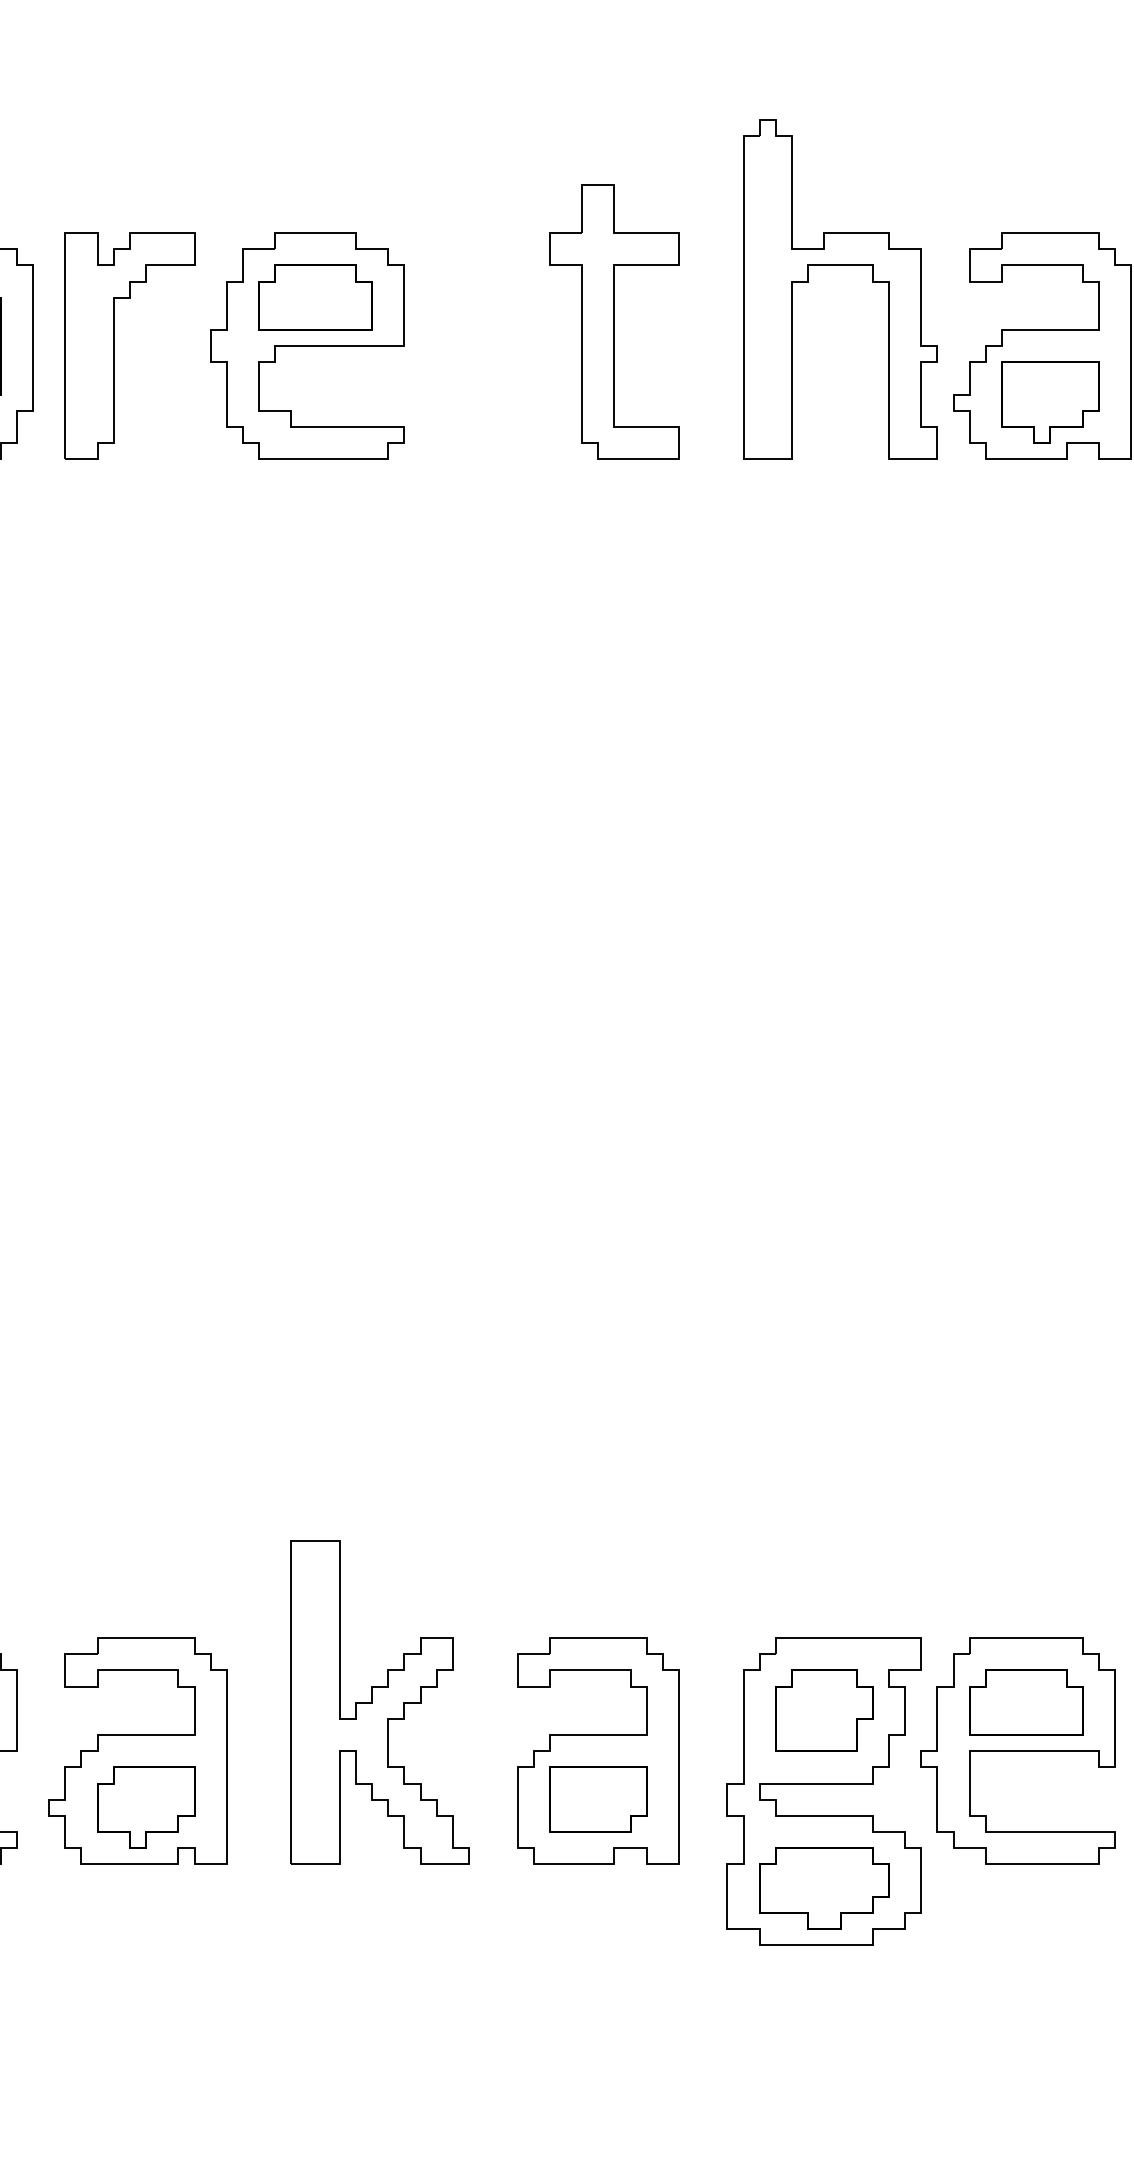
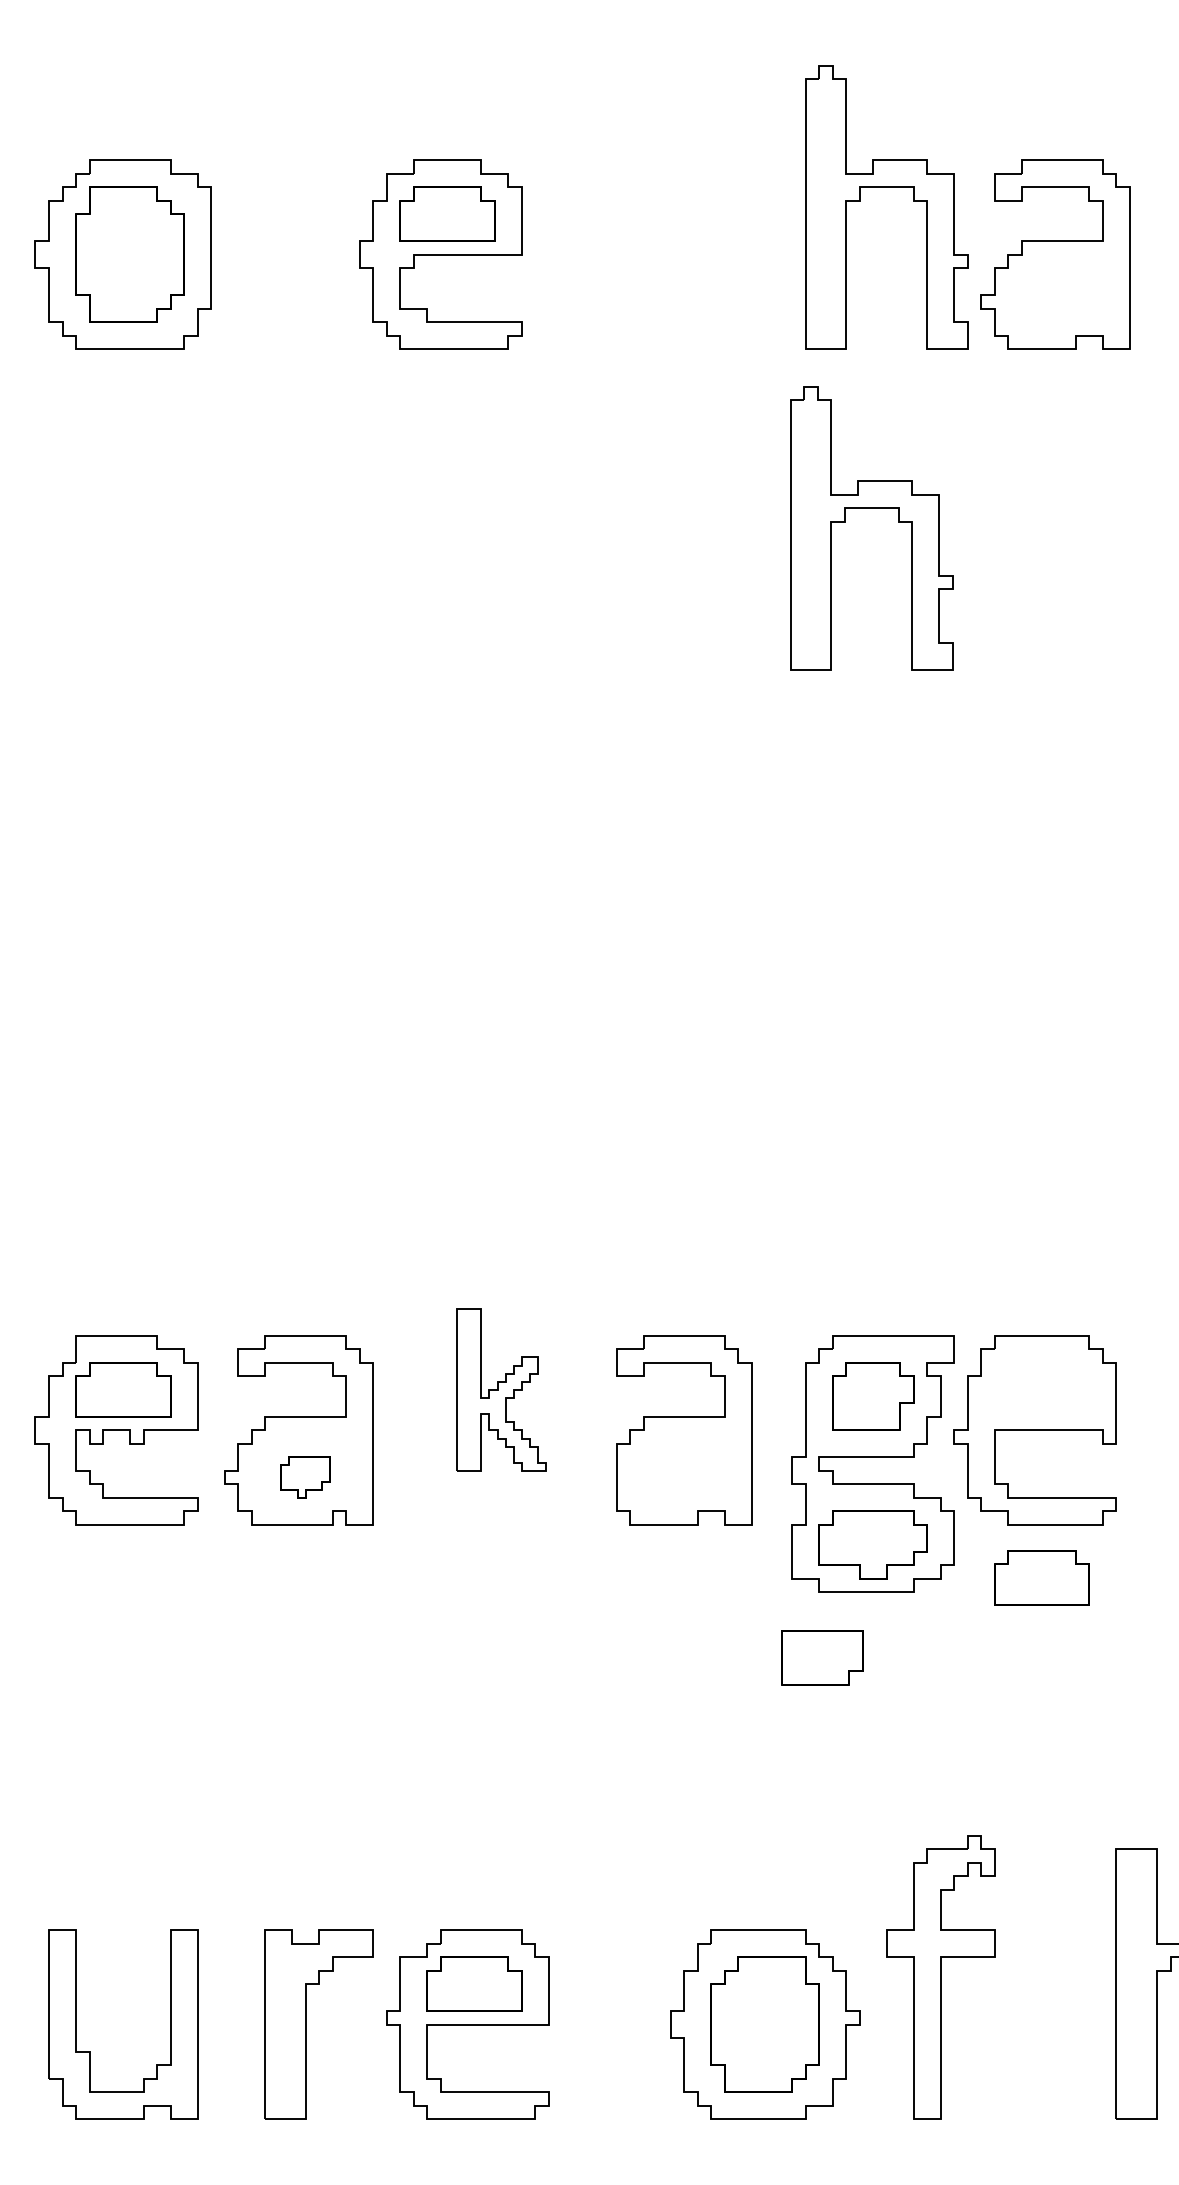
part: (614, 321) -> (697, 234), removed
part: (114, 345) -> (279, 254), removed
part: (1050, 402) -> (1062, 301), removed
part: (822, 649) -> (871, 508), added
part: (380, 1702) -> (501, 1389), size x0.6
part: (1025, 1702) -> (1041, 1577), moved
part: (598, 1799) -> (822, 1657), moved
part: (145, 1807) -> (305, 1477), size x0.6

